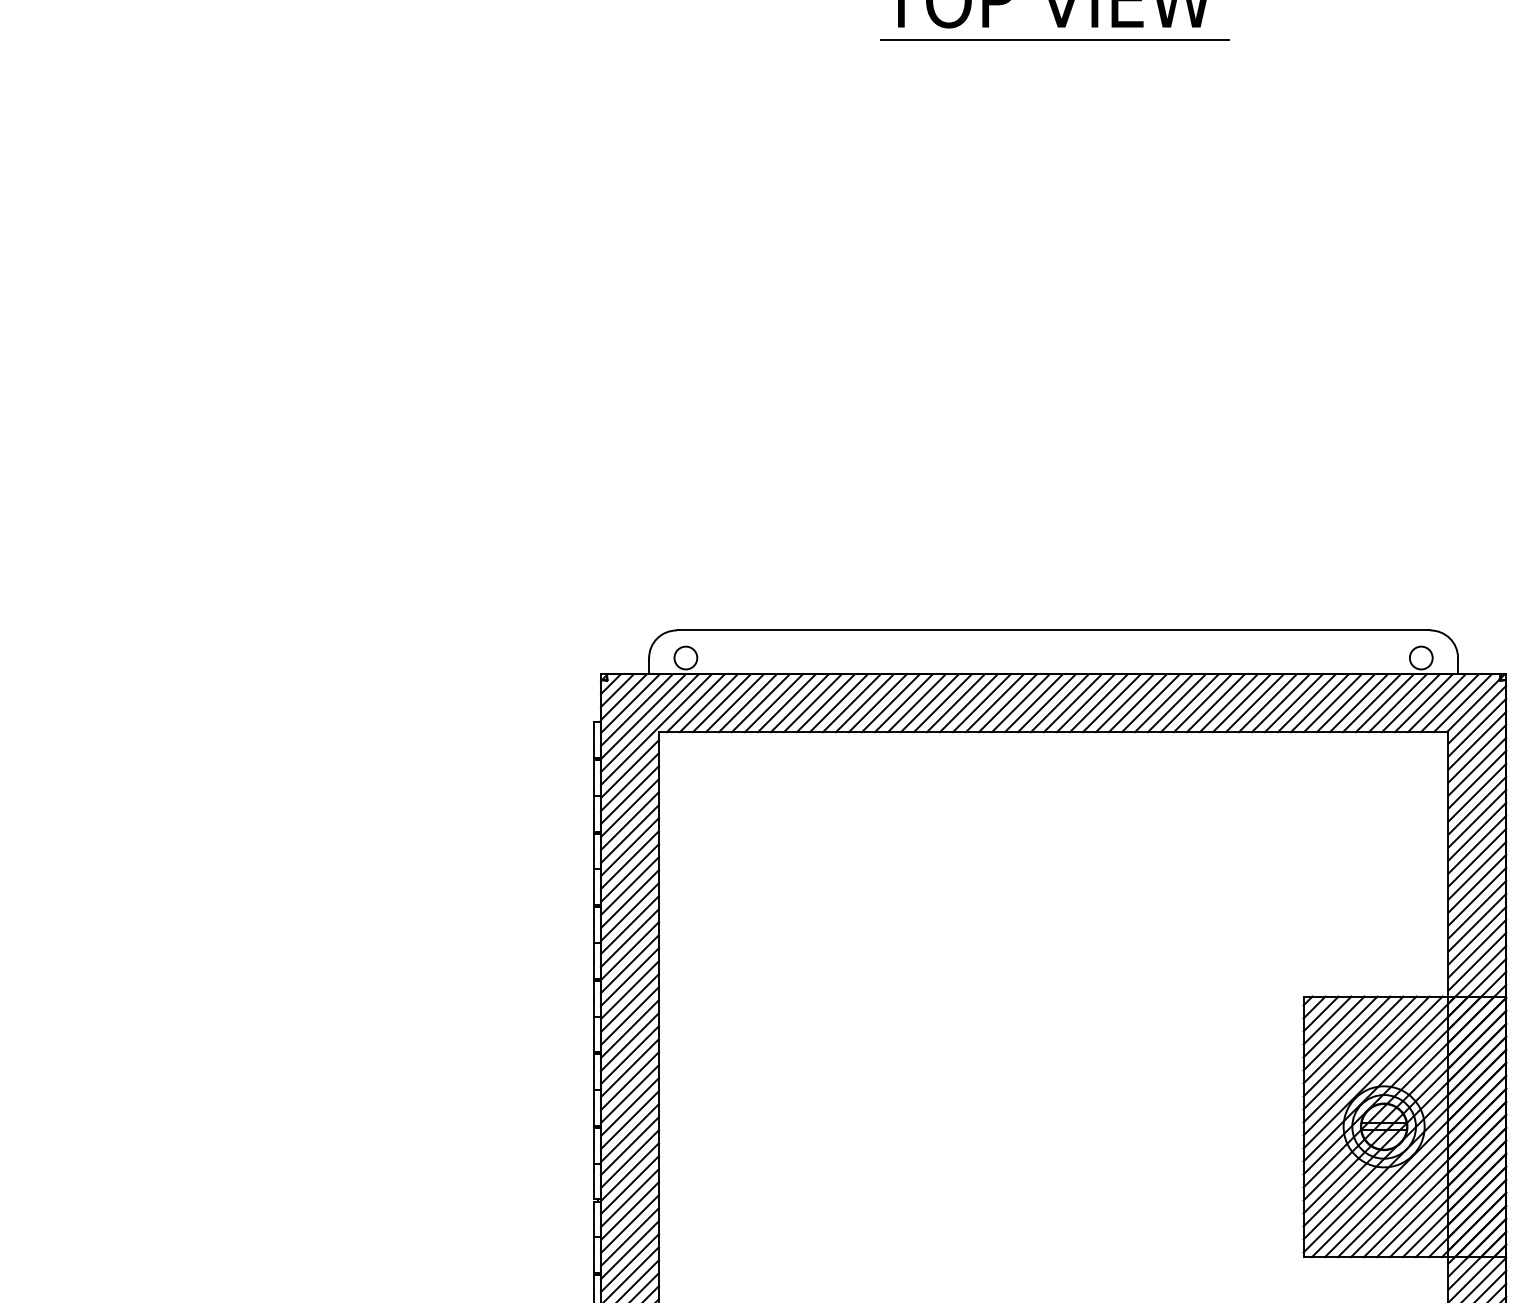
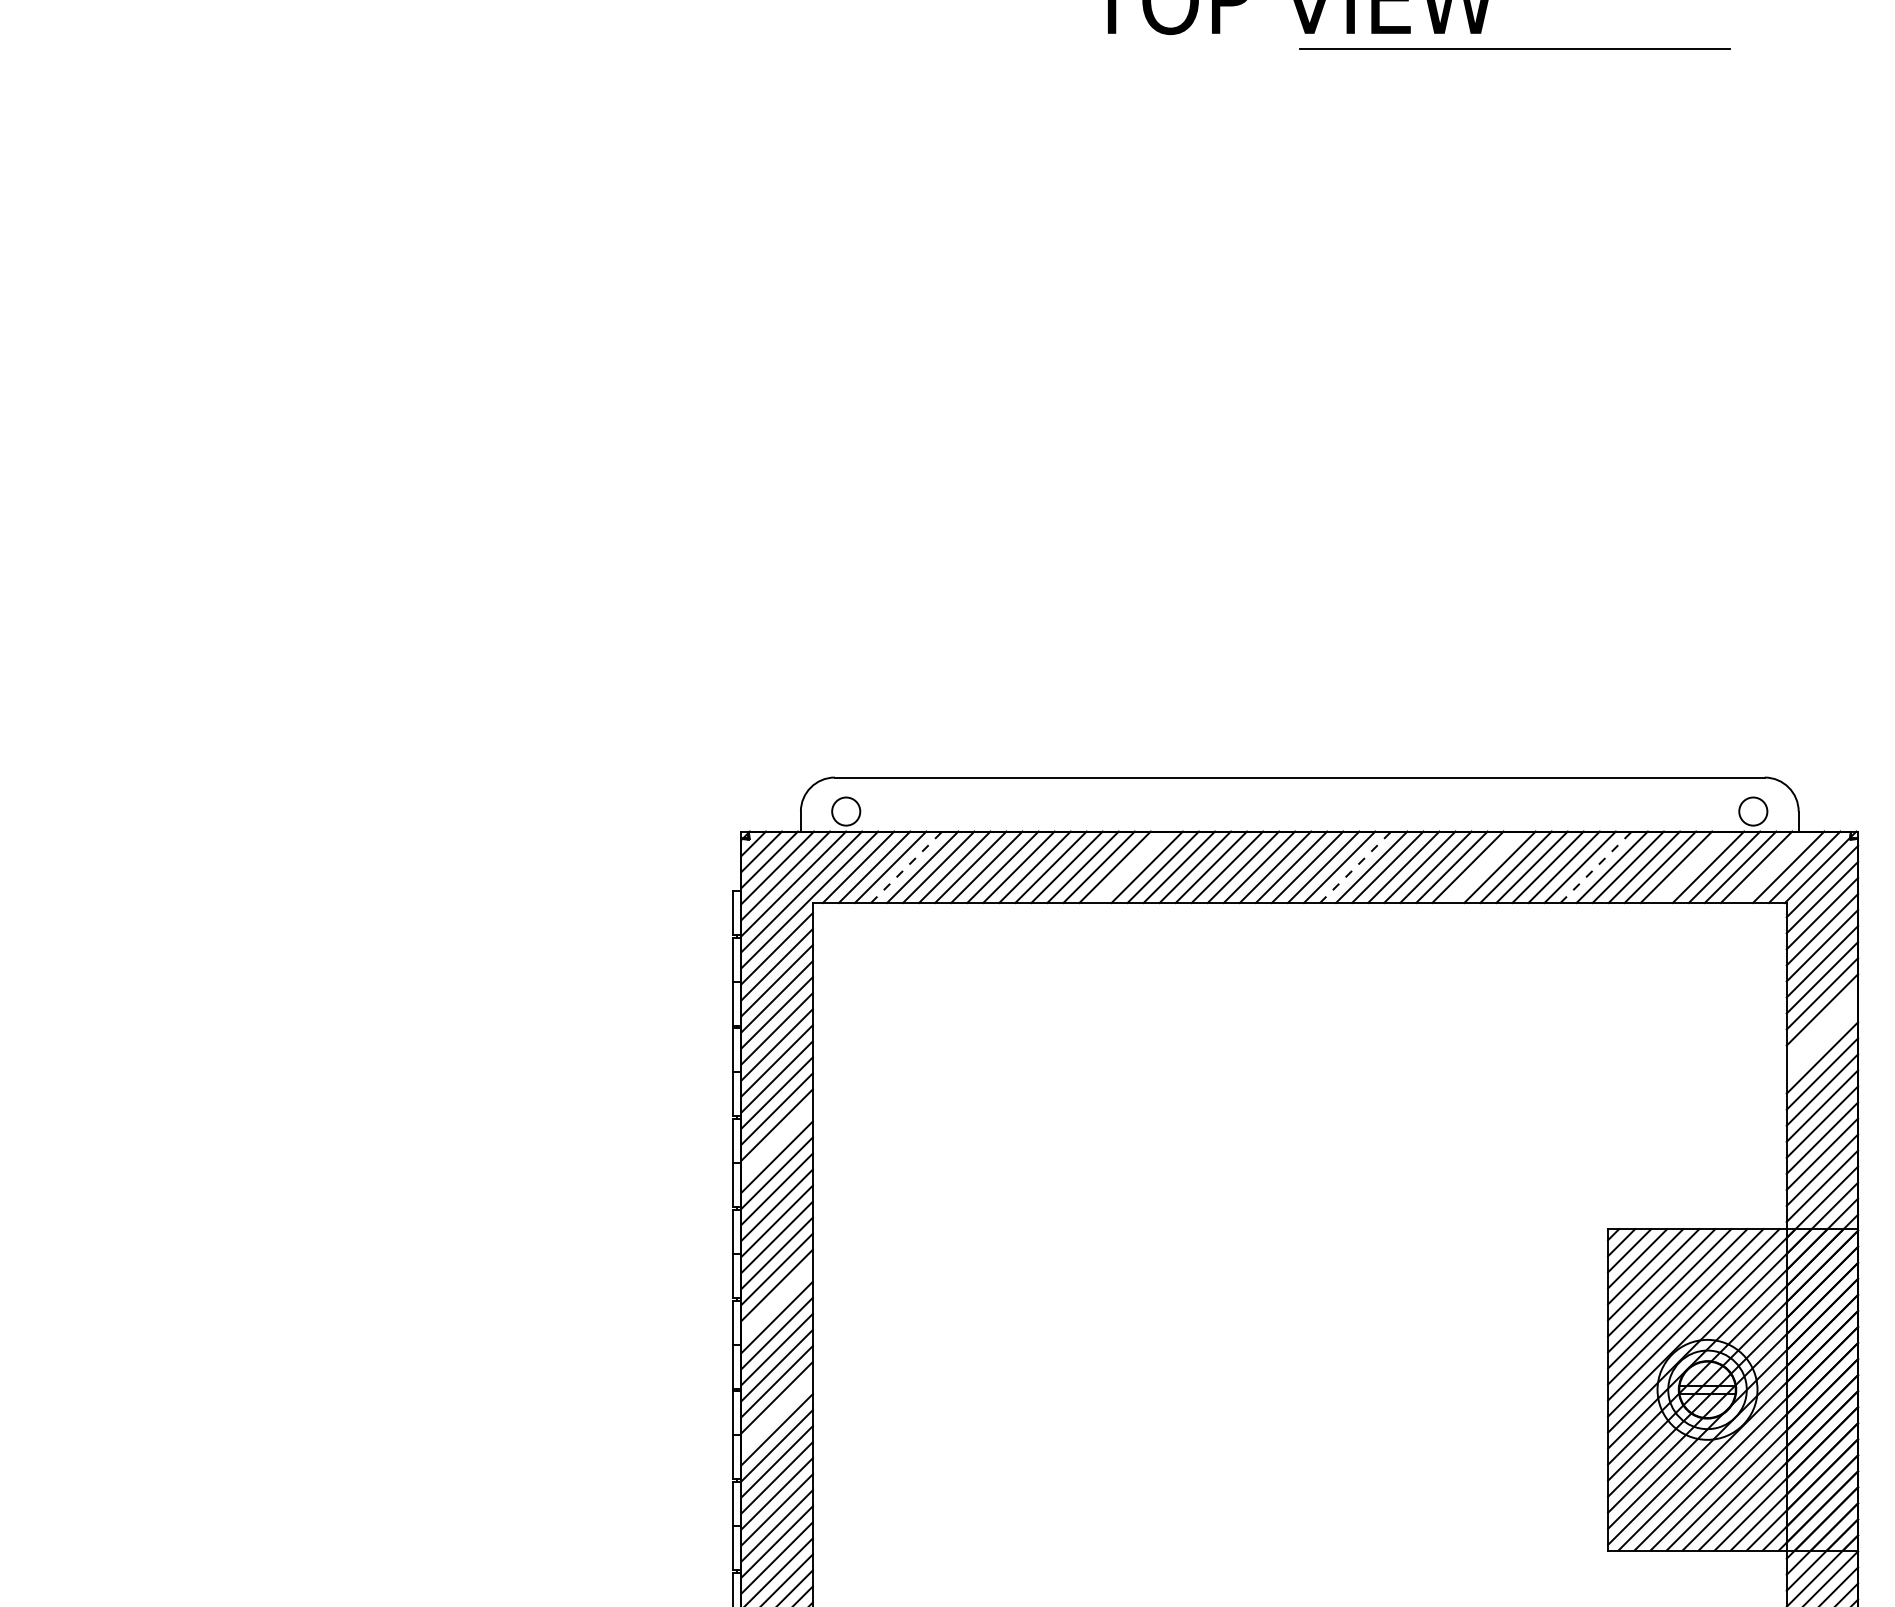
line: (1054, 39) -> (1514, 48), moved
line: (734, 703) -> (906, 867), solid -> dashed
line: (916, 703) -> (1130, 867), removed
line: (1098, 703) -> (1355, 867), solid -> dashed
line: (1202, 703) -> (1483, 867), removed
line: (1294, 703) -> (1596, 867), solid -> dashed
line: (1371, 703) -> (1692, 867), removed
line: (1436, 703) -> (1772, 867), removed
line: (1477, 831) -> (1822, 1025), removed
line: (1477, 844) -> (1822, 1041), removed
line: (629, 924) -> (776, 1140), removed
line: (629, 1055) -> (776, 1301), removed
line: (629, 1146) -> (776, 1413), removed

